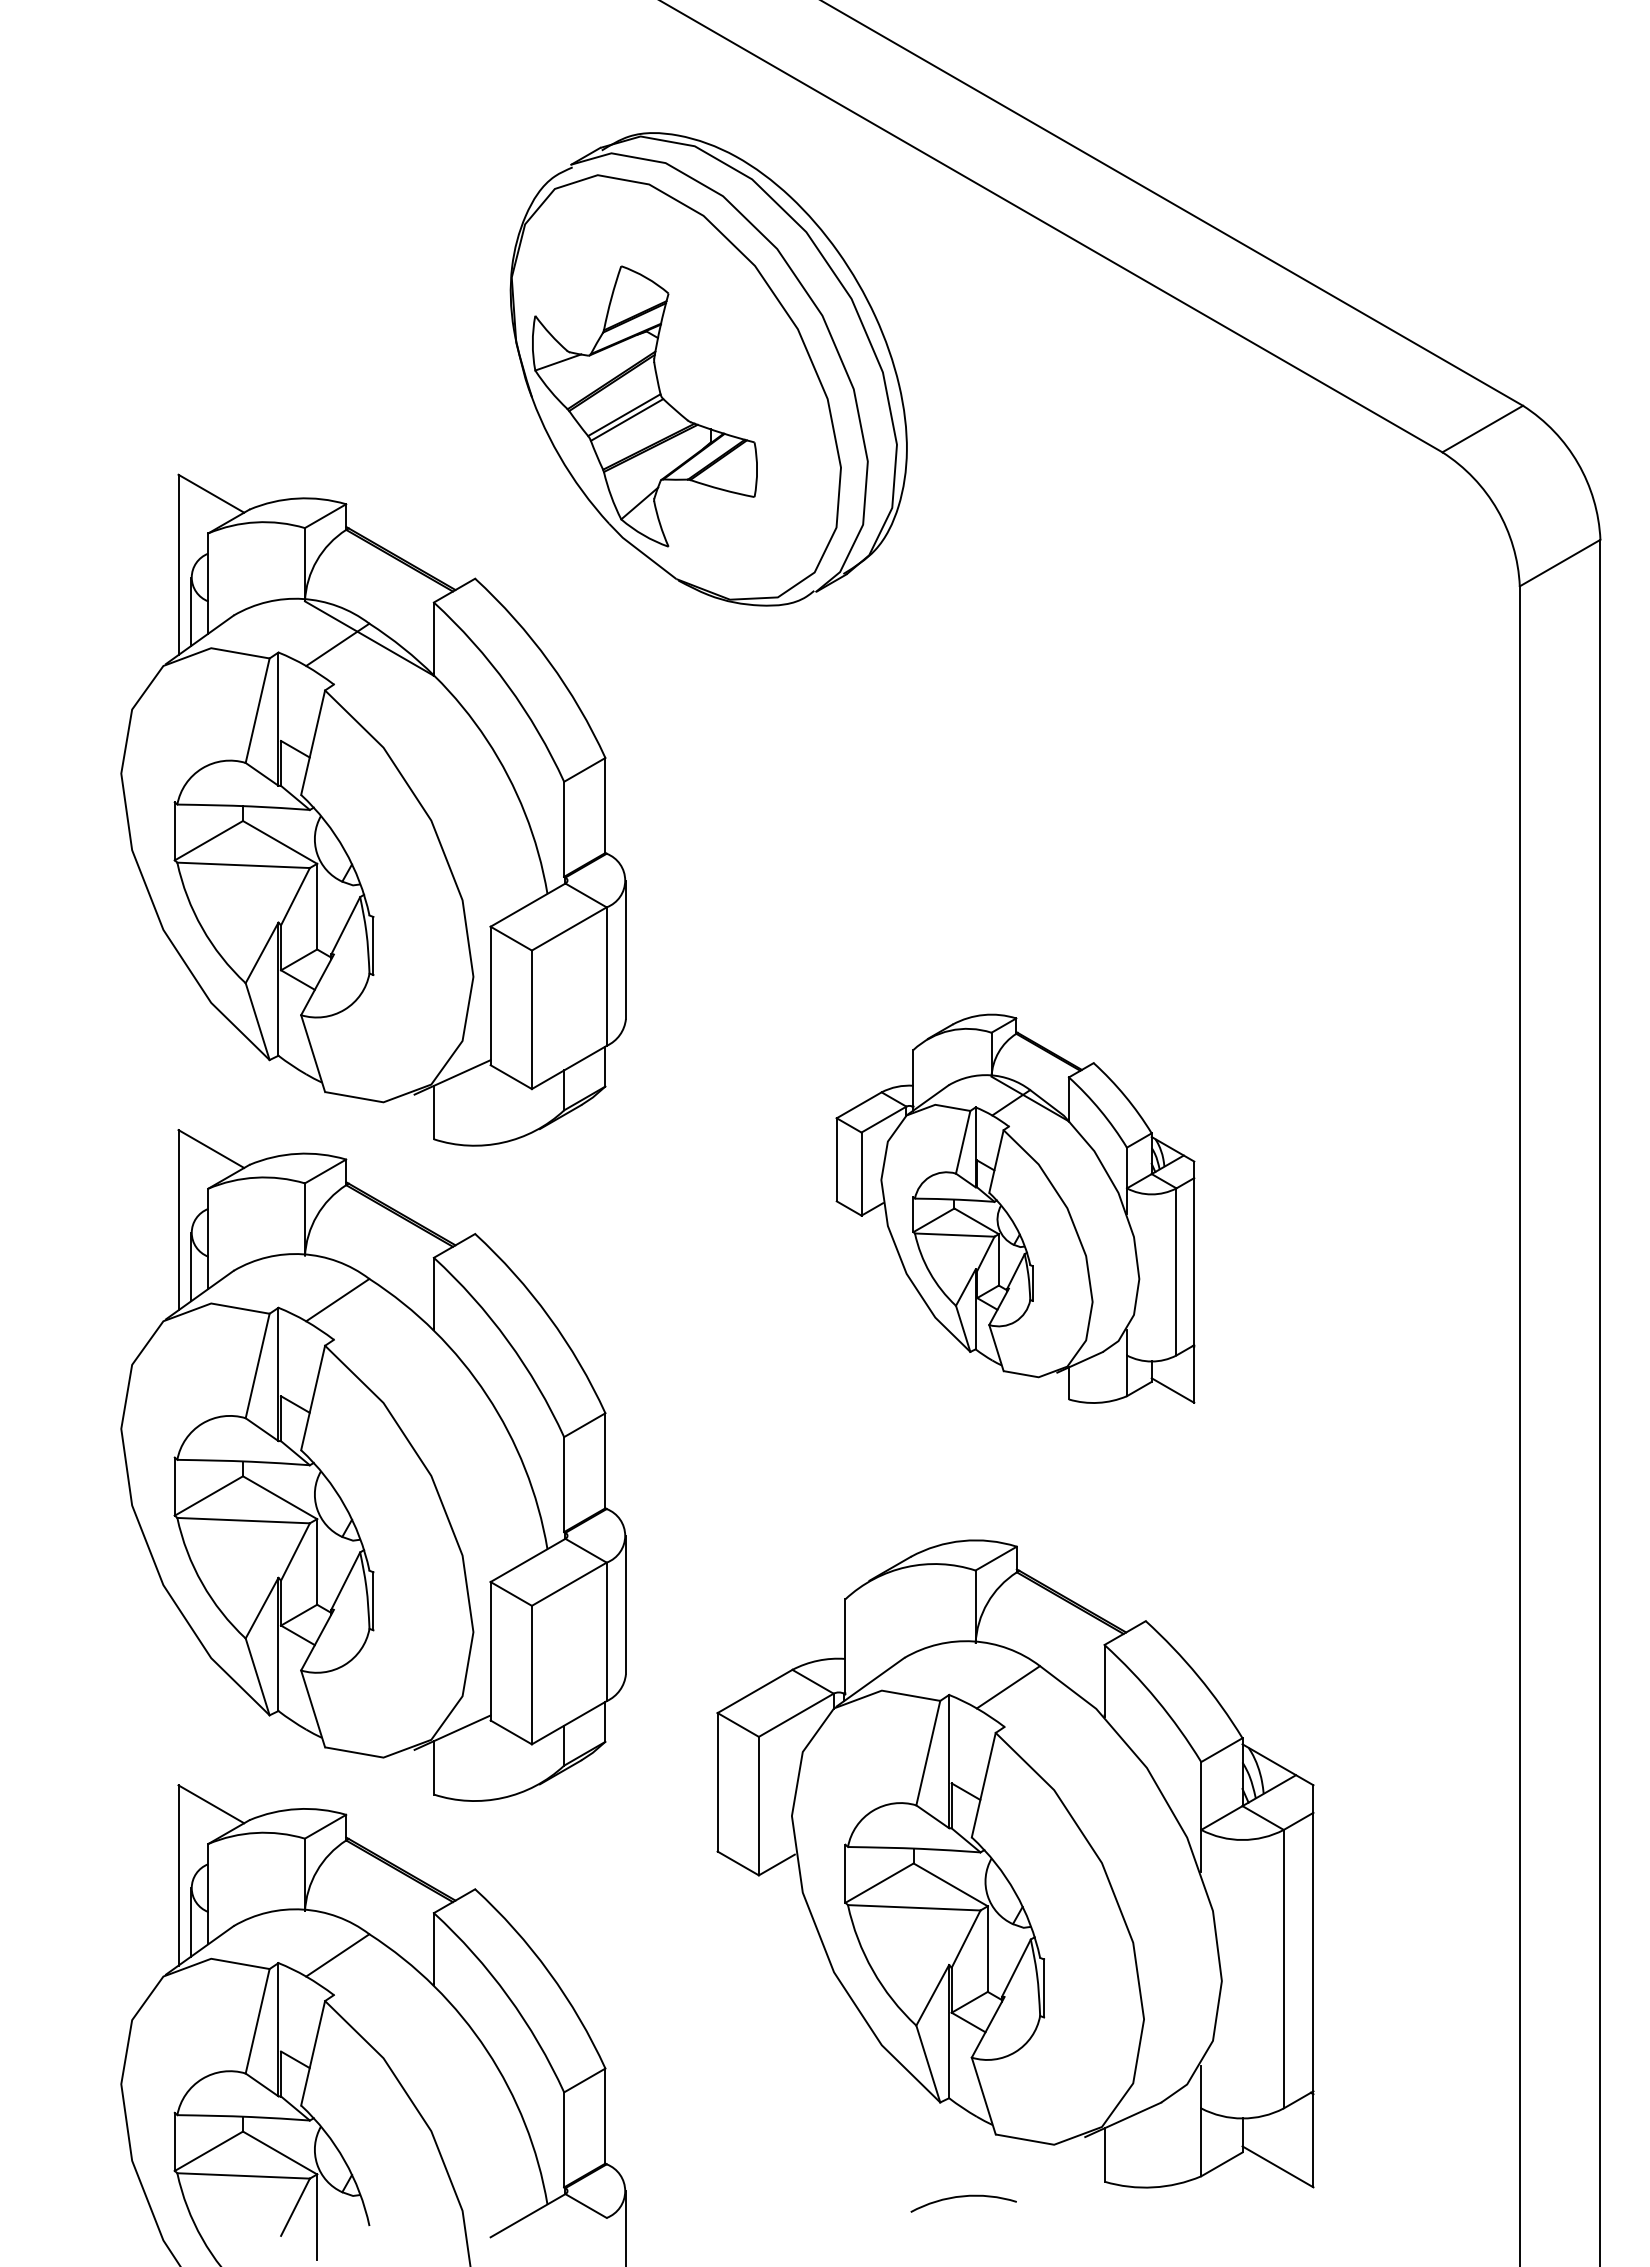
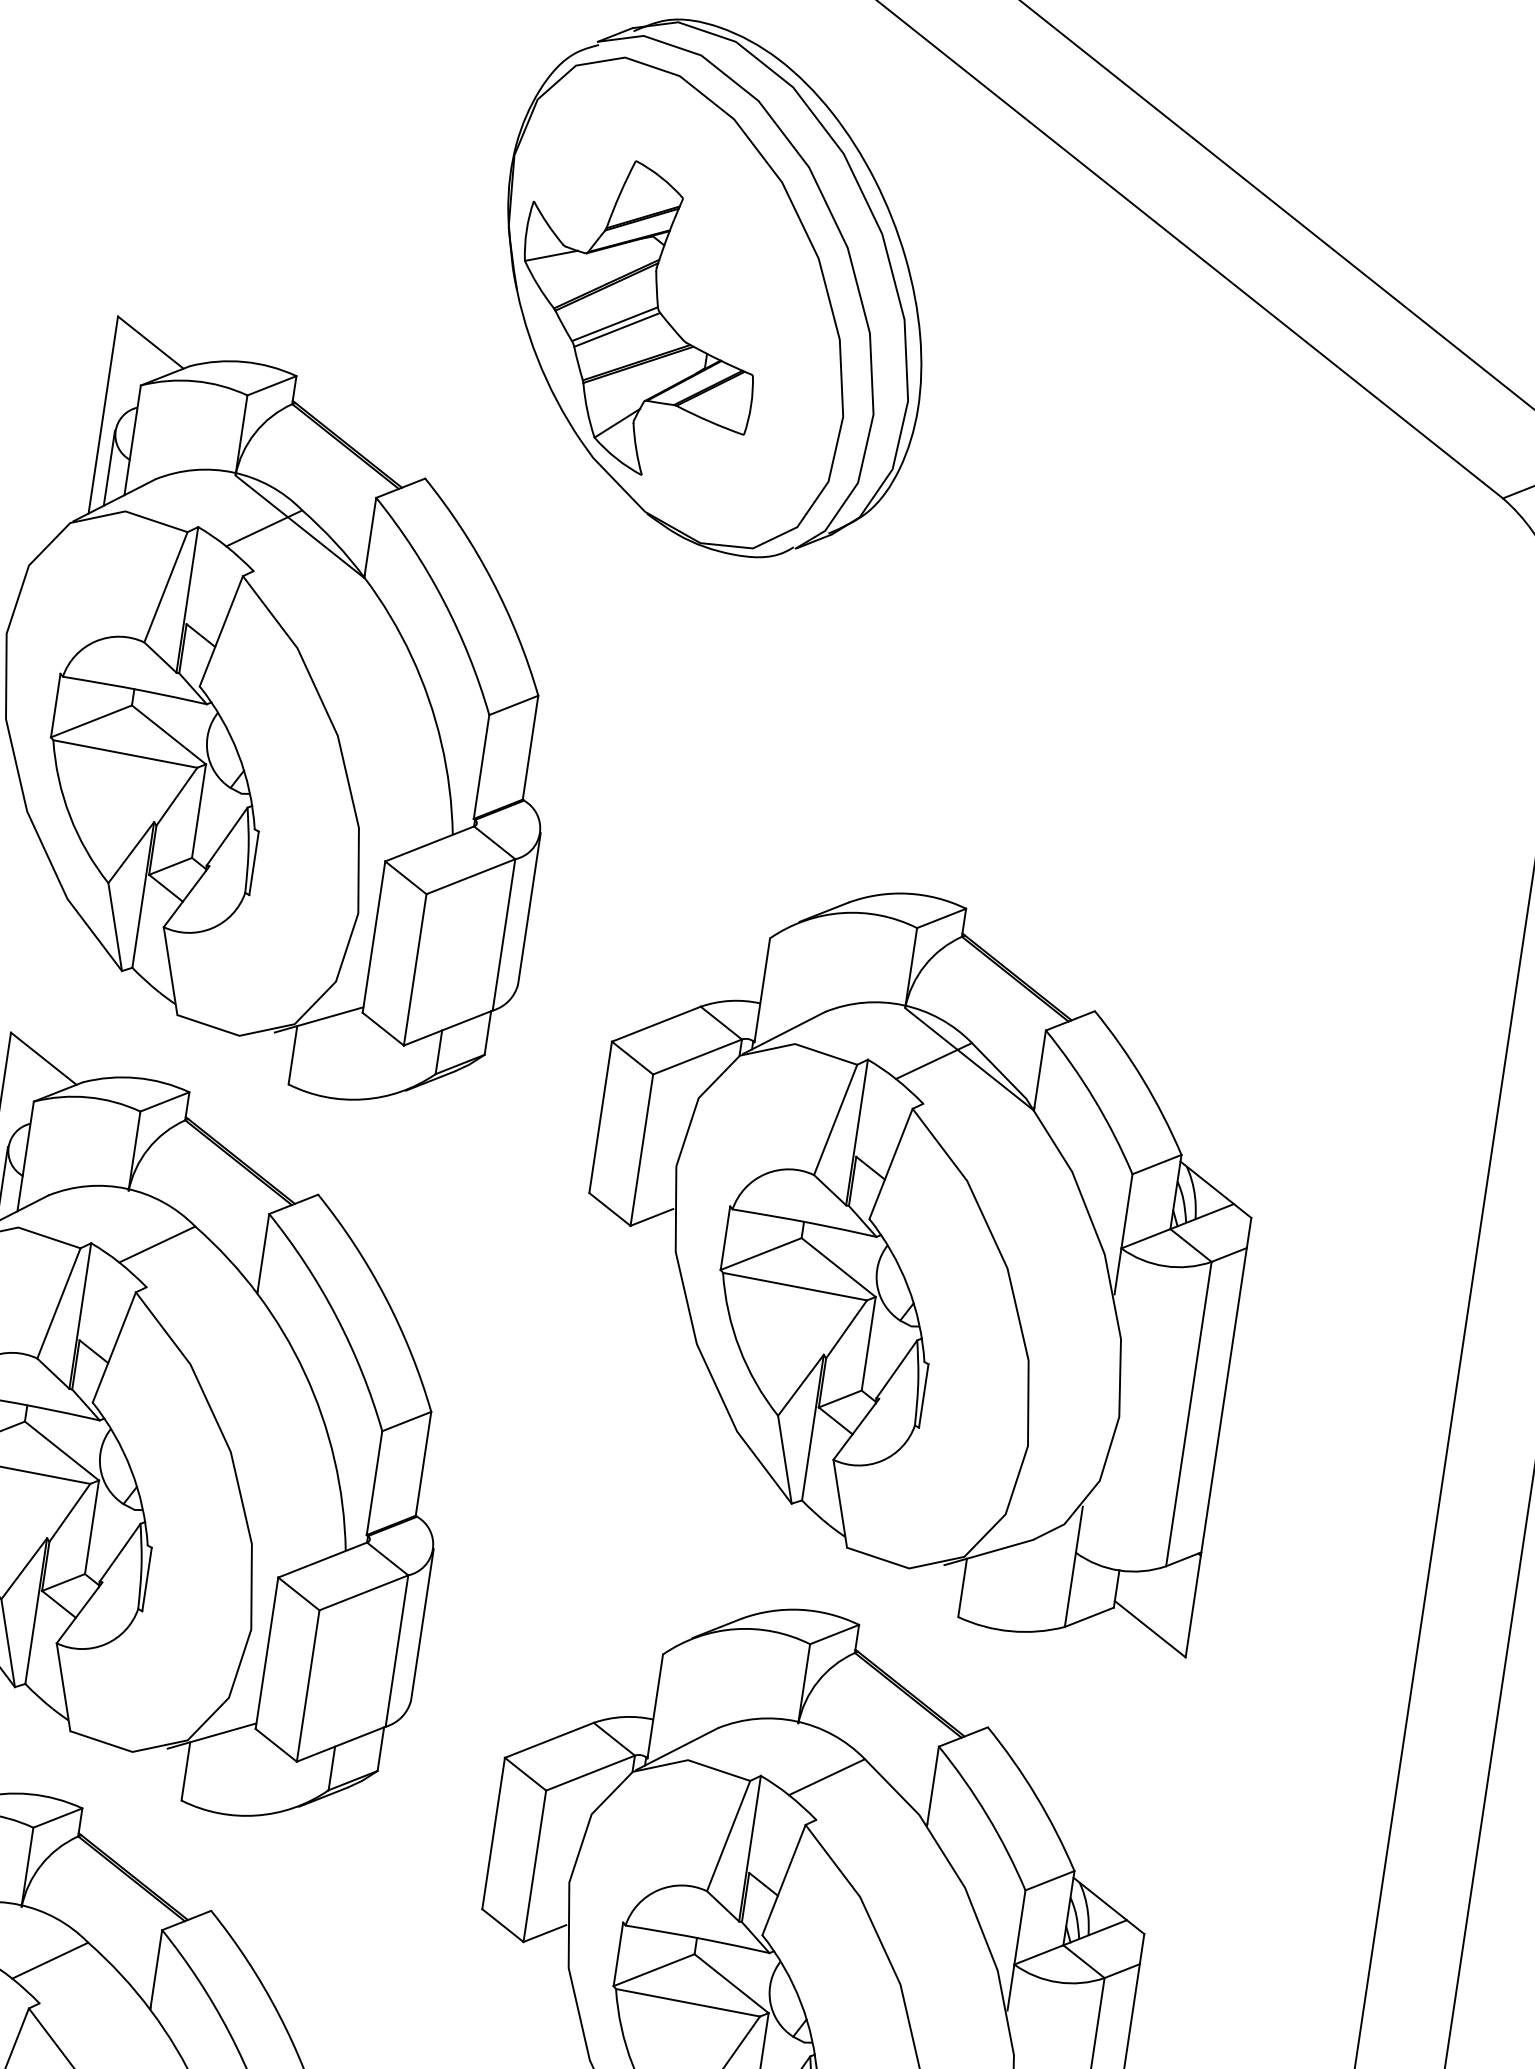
part: (1015, 1208) -> (912, 1255), size x1.67

